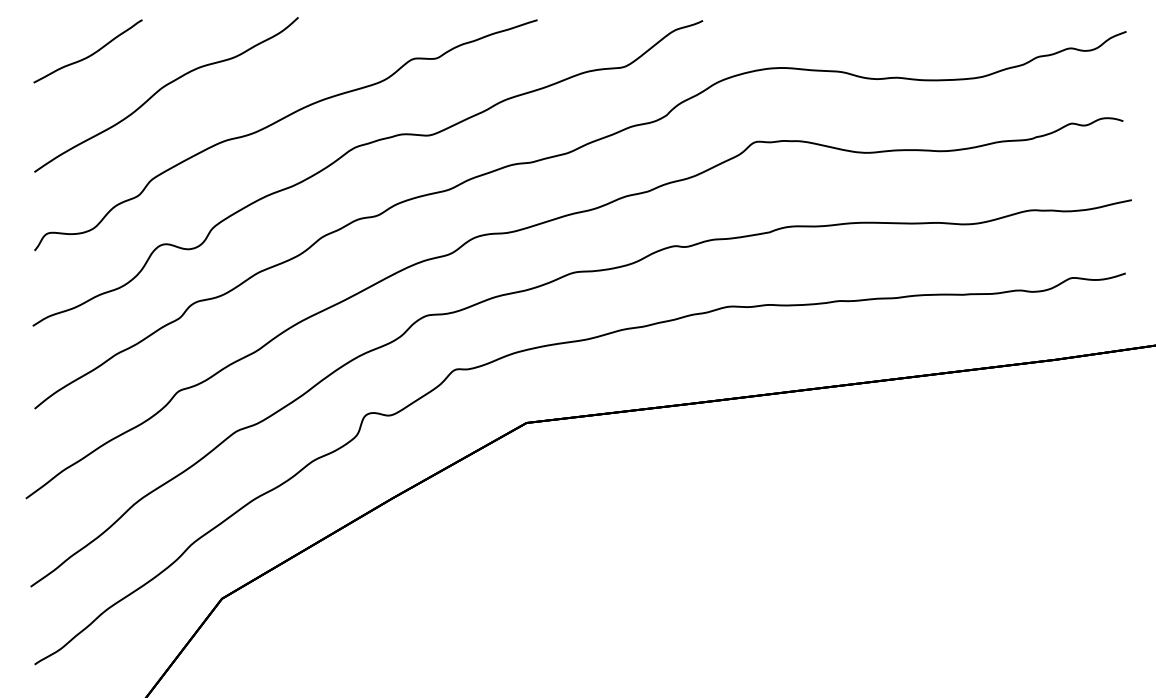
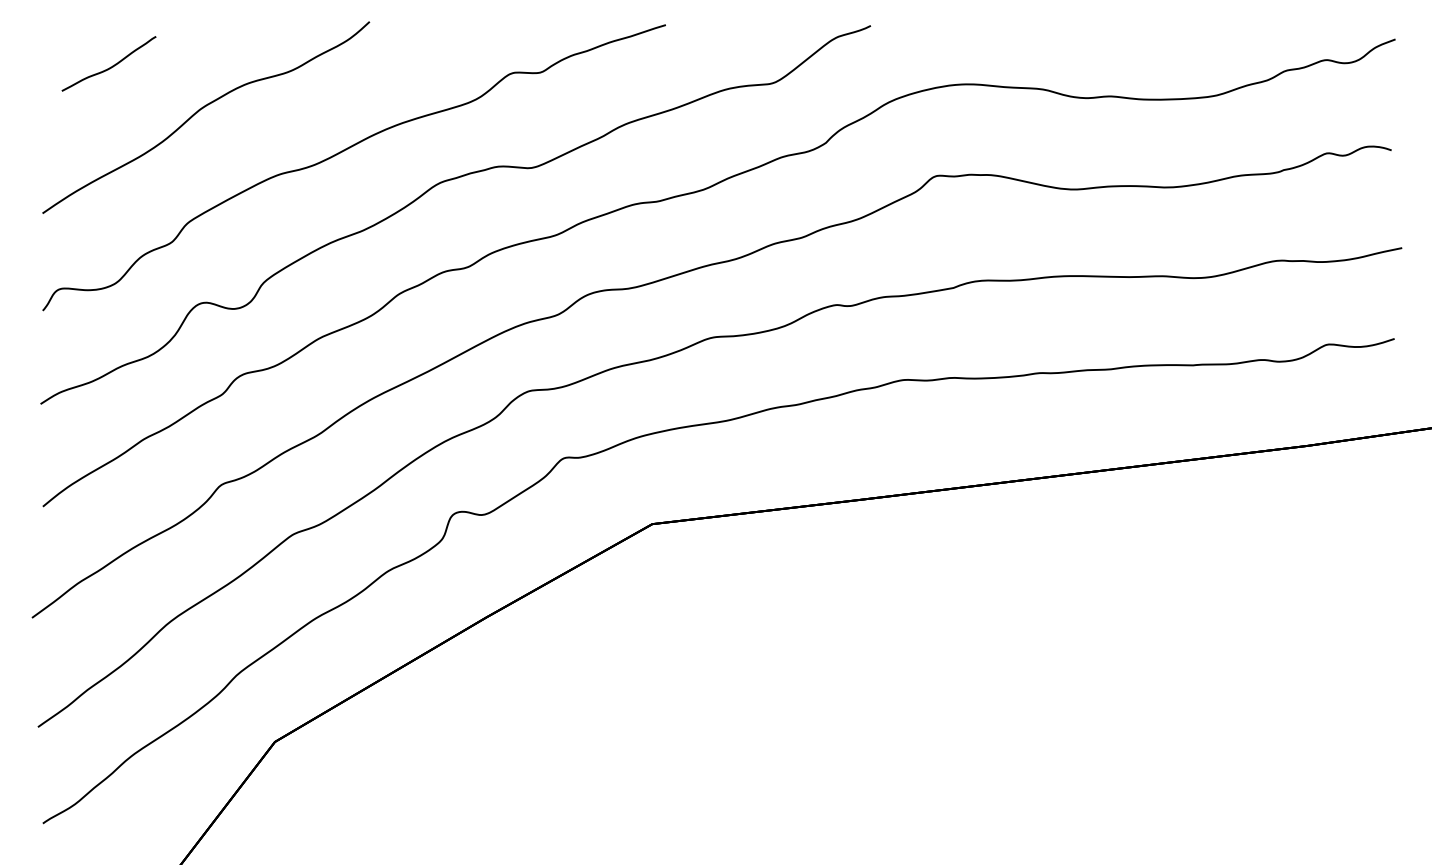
part: (87, 51) -> (108, 63), size x0.7

